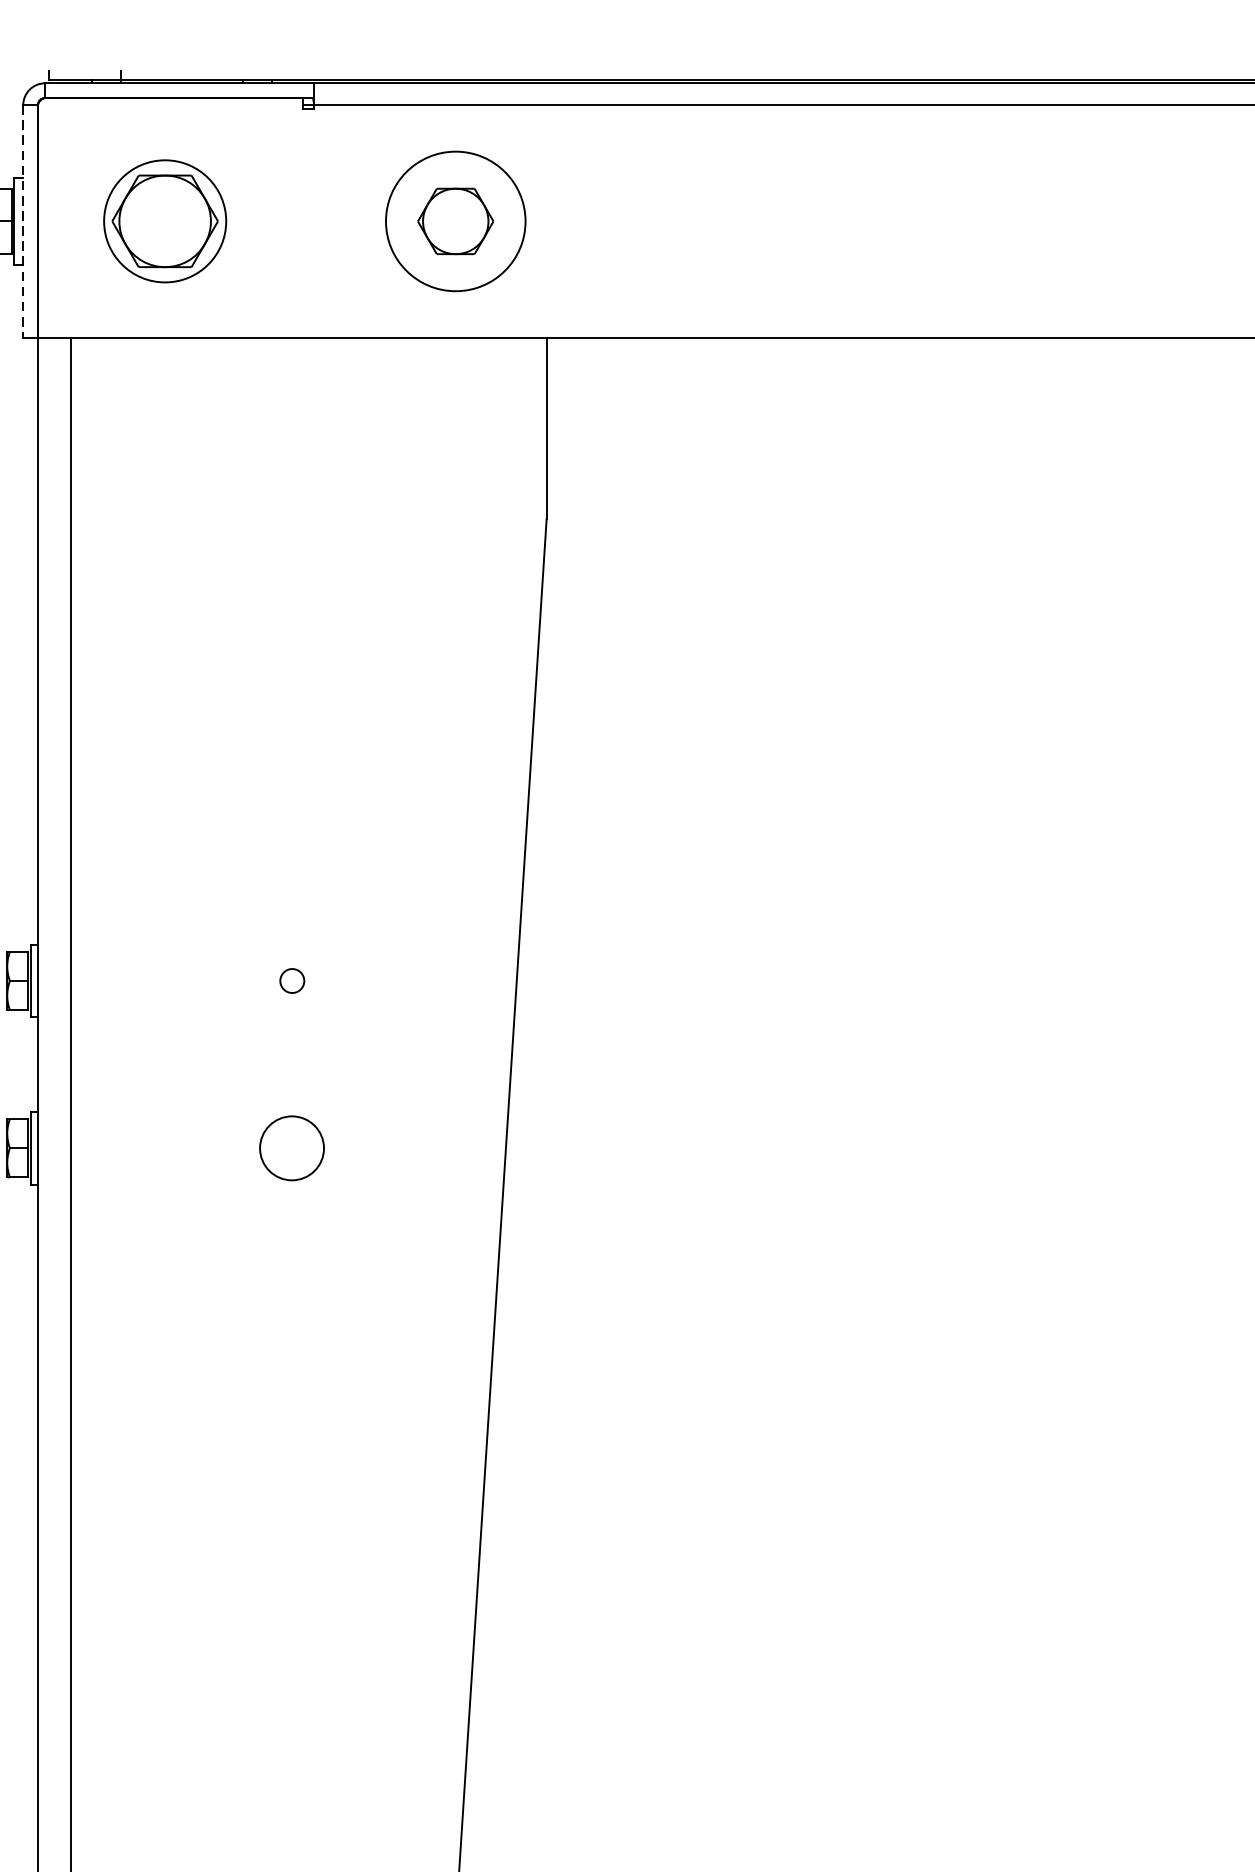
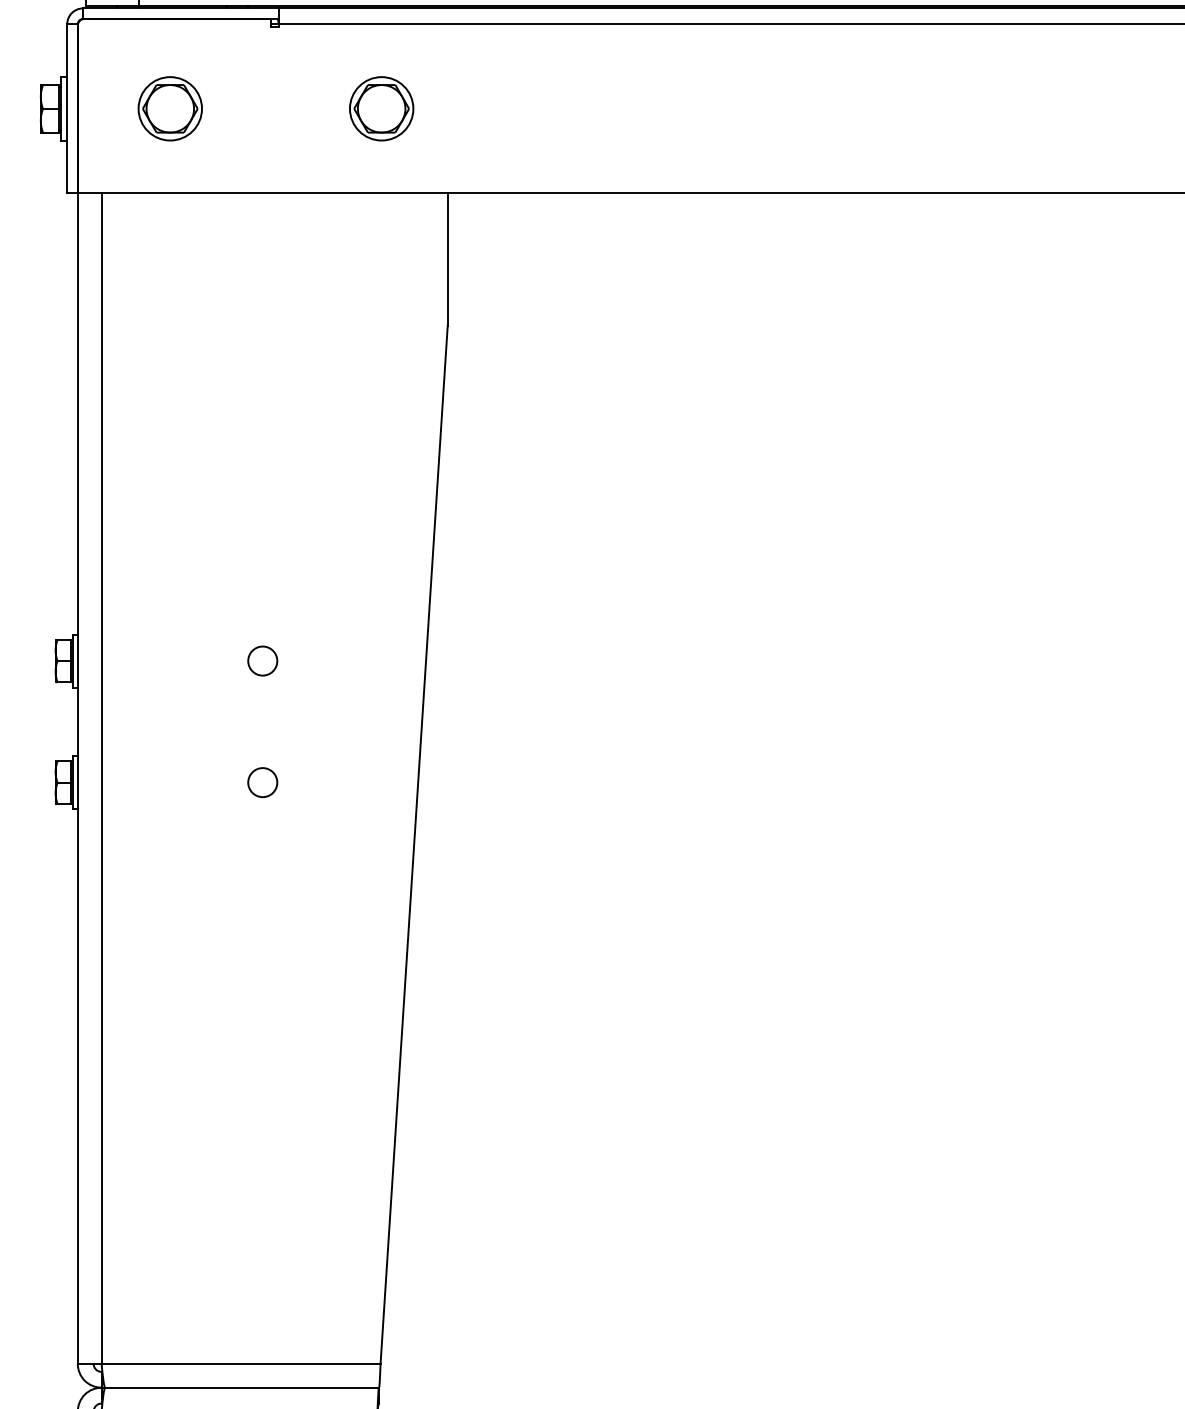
line: (23, 220) -> (67, 108), dashed -> solid
part: (163, 220) -> (169, 108), size x0.71
circle: (455, 220) -> (381, 108), size x0.62
circle: (291, 980) -> (262, 660), size x1.67
circle: (291, 1148) -> (262, 782), size x0.62

